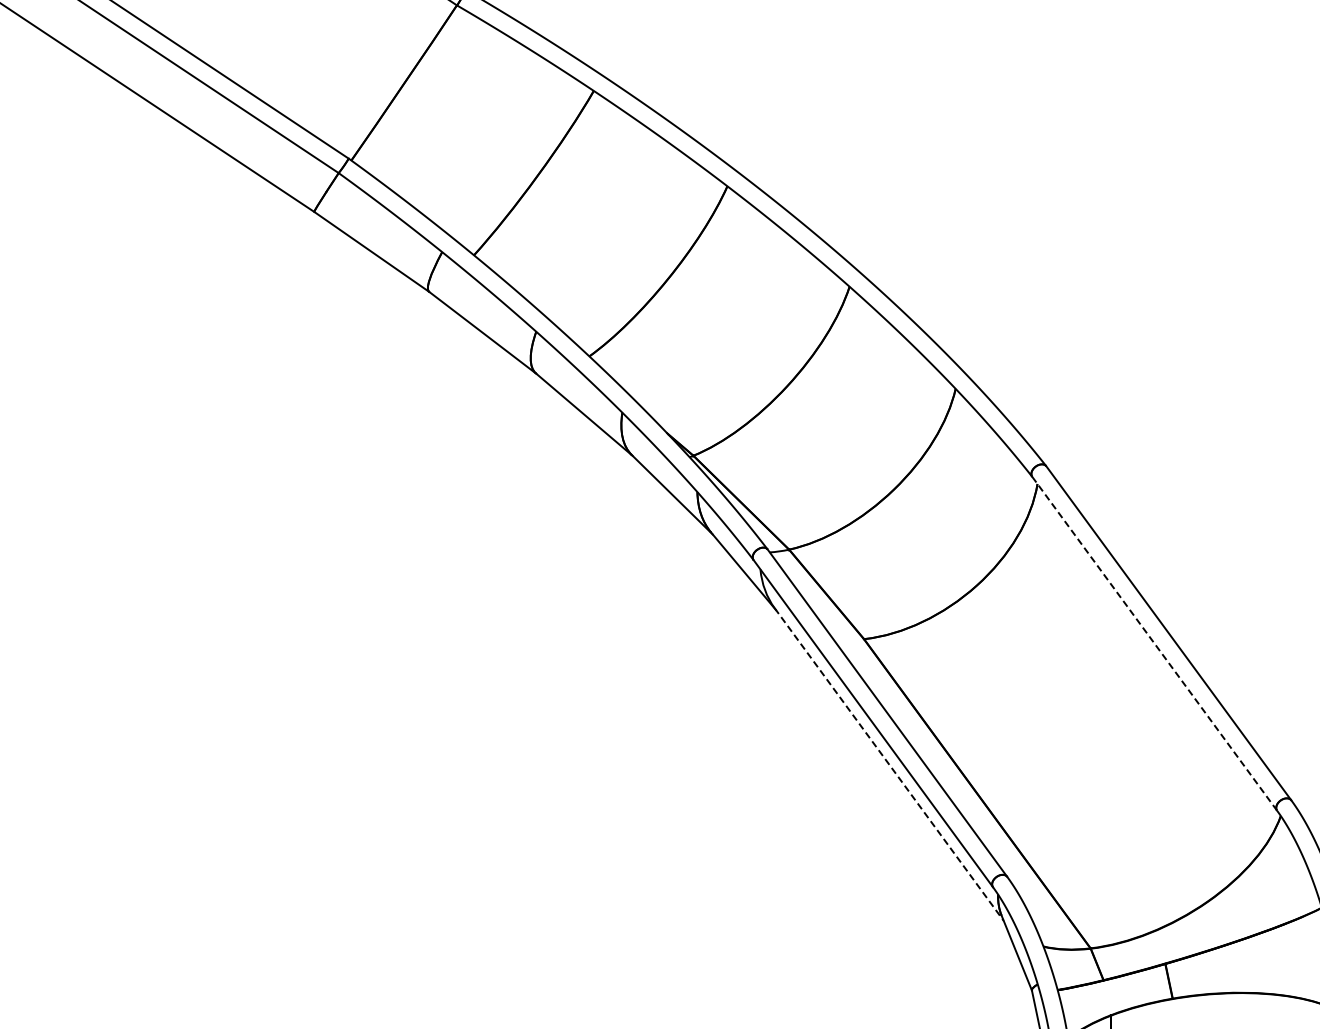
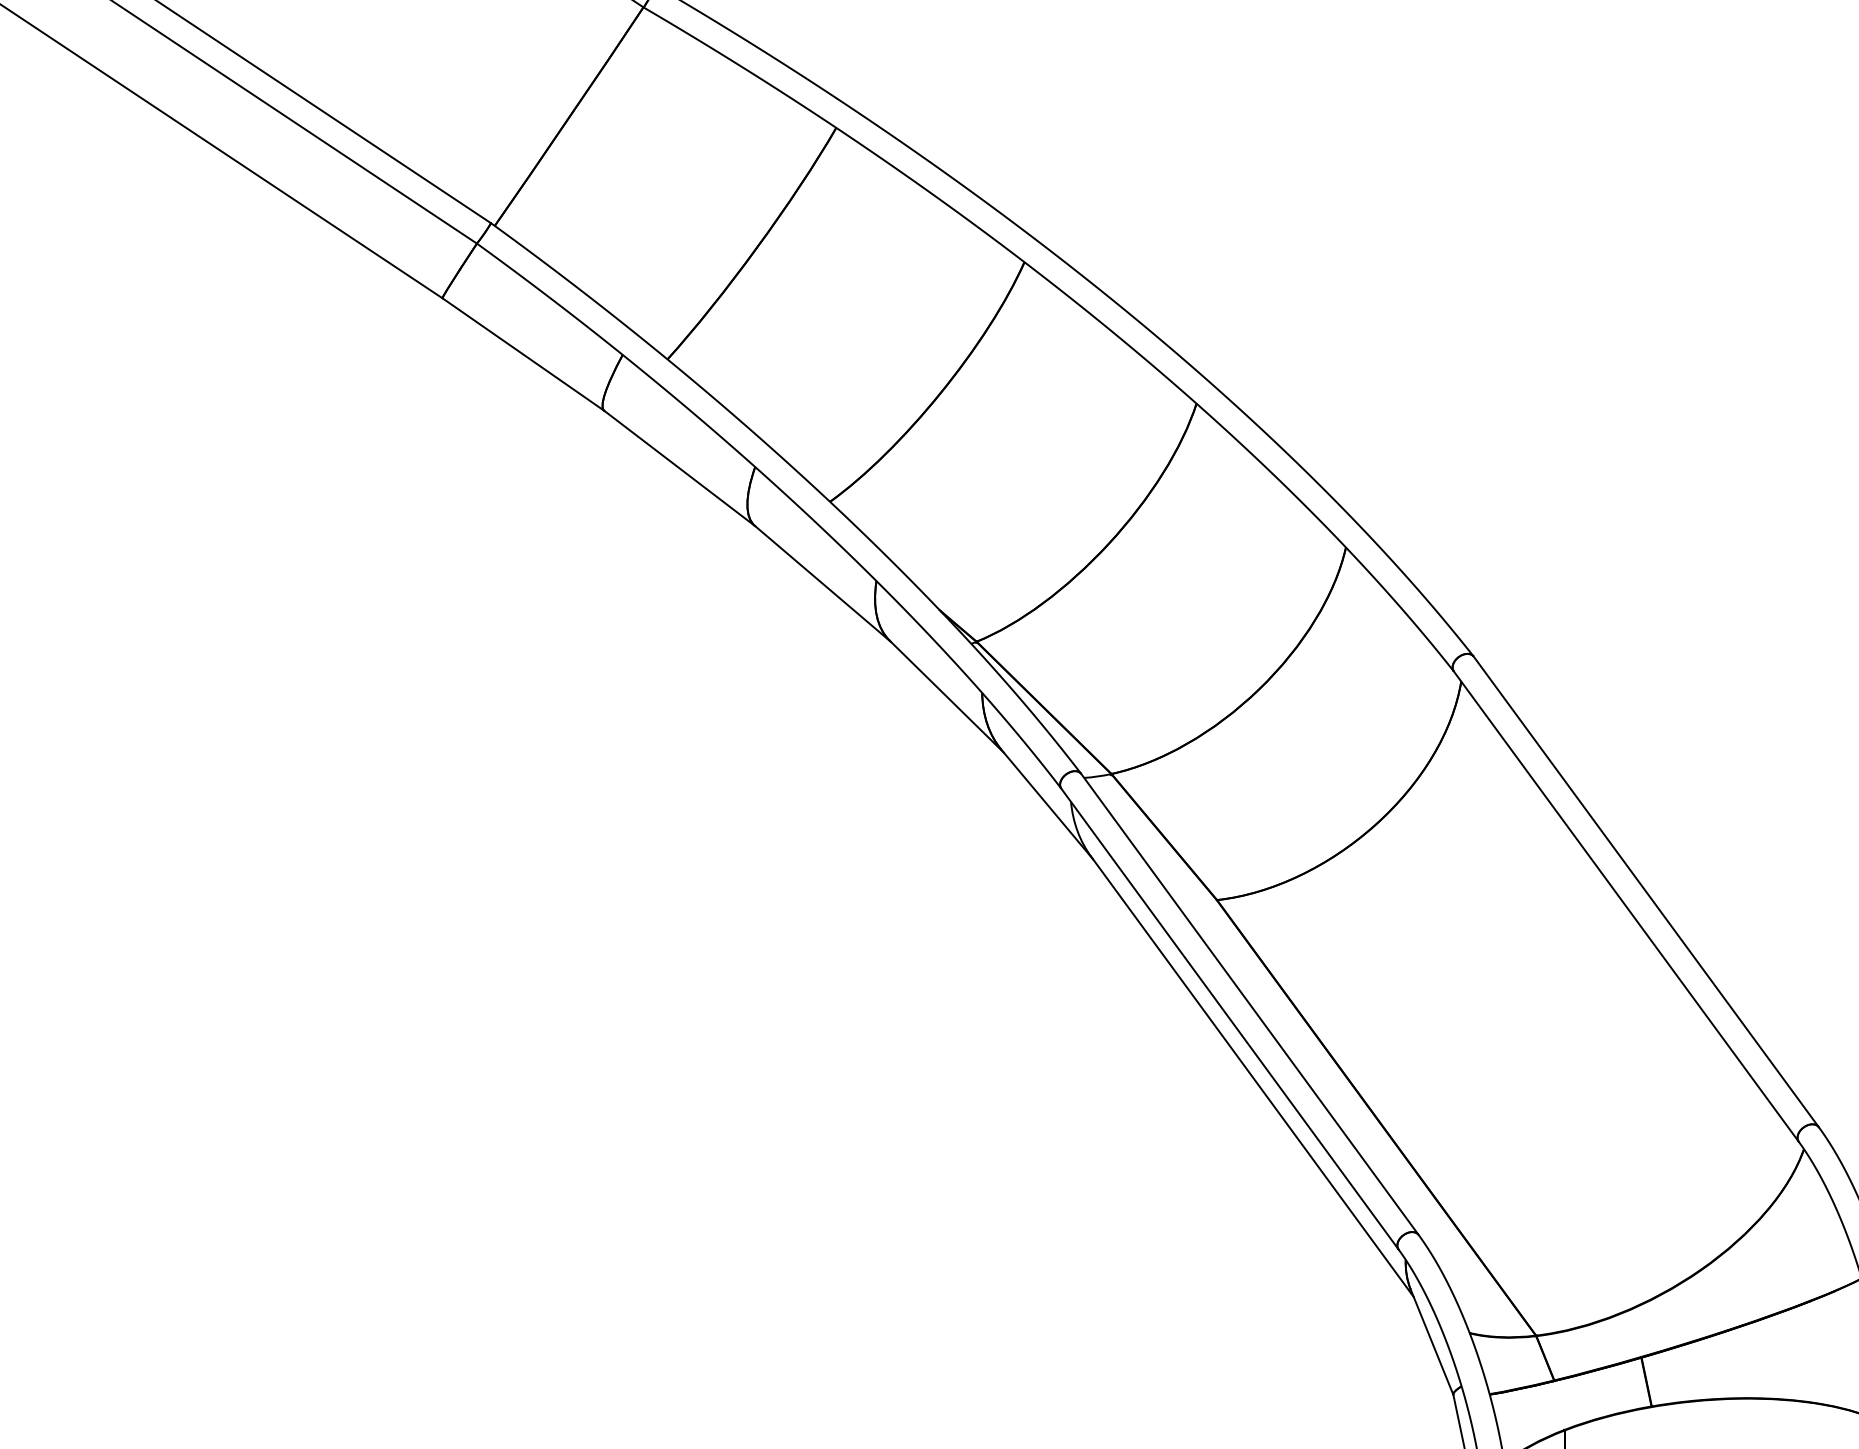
line: (1154, 644) -> (1626, 907), dashed -> solid
line: (889, 764) -> (1252, 1076), dashed -> solid

